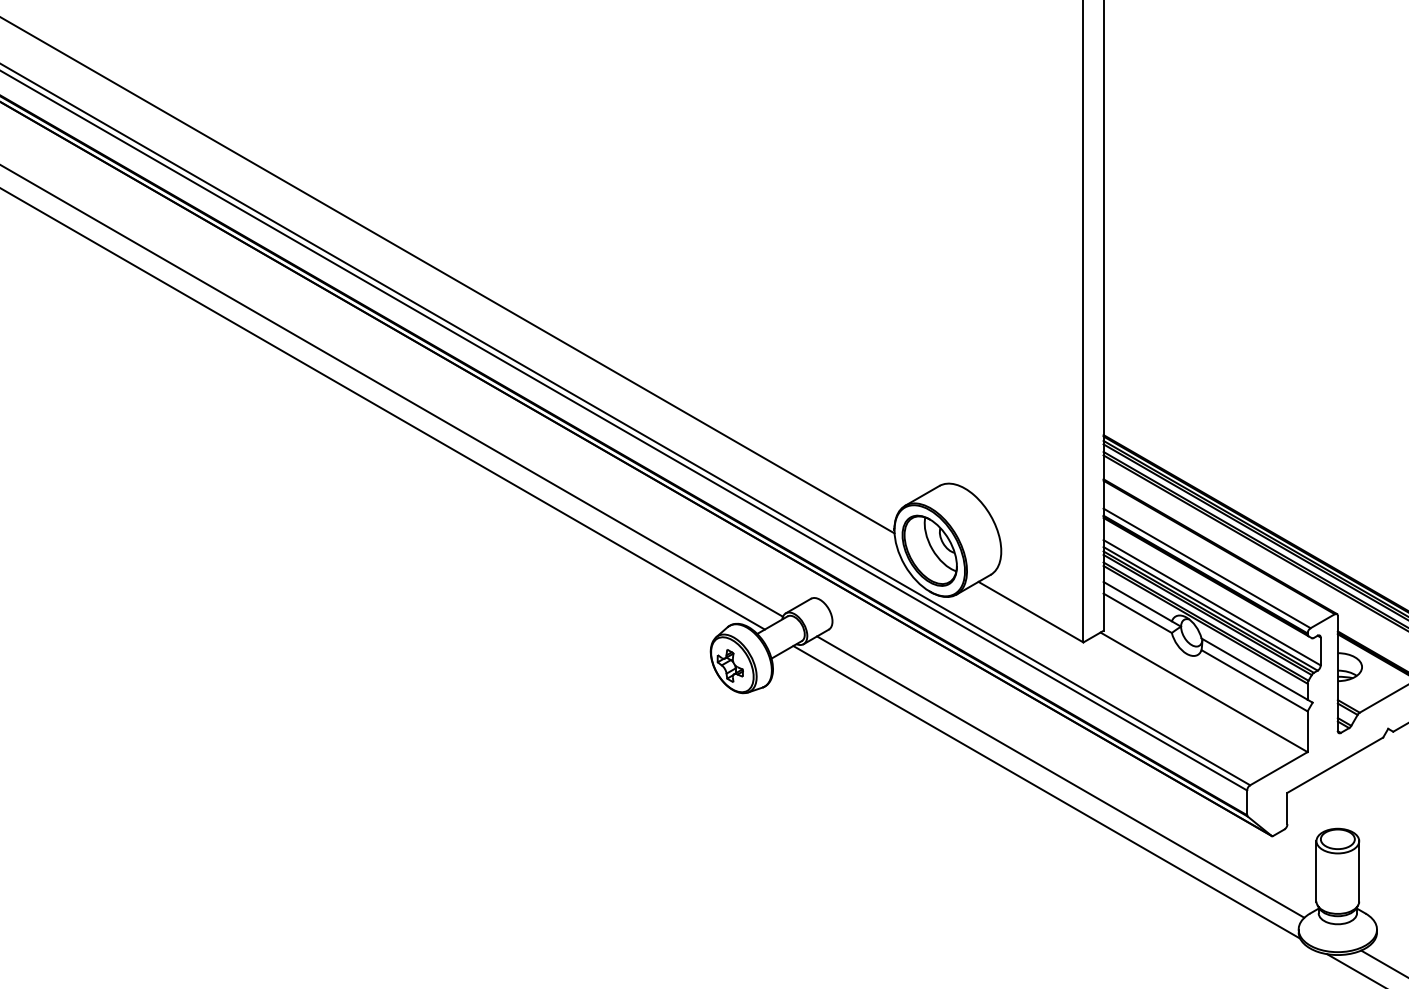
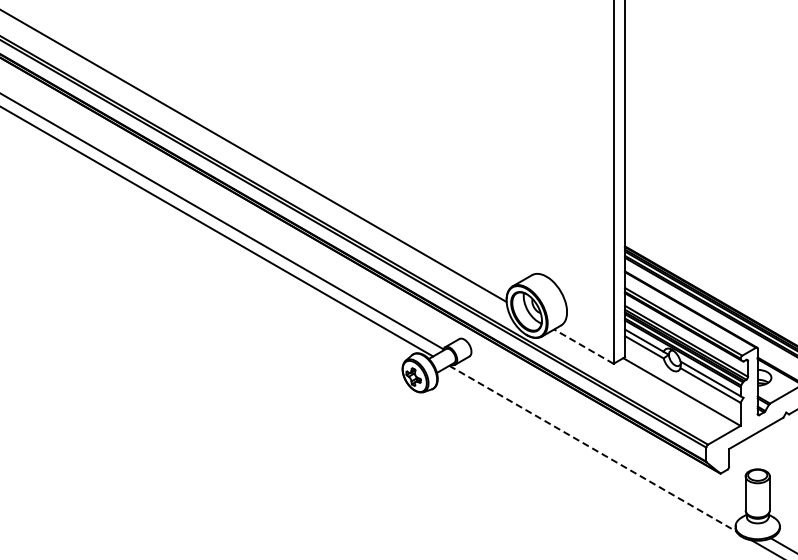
line: (1030, 611) -> (583, 346), solid -> dashed
line: (1060, 776) -> (600, 439), removed
line: (1046, 792) -> (592, 448), solid -> dashed

